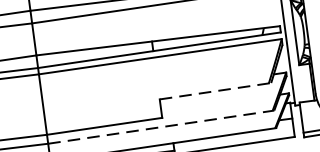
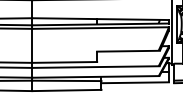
line: (217, 91) -> (129, 51), dashed -> solid
line: (160, 128) -> (95, 67), dashed -> solid

